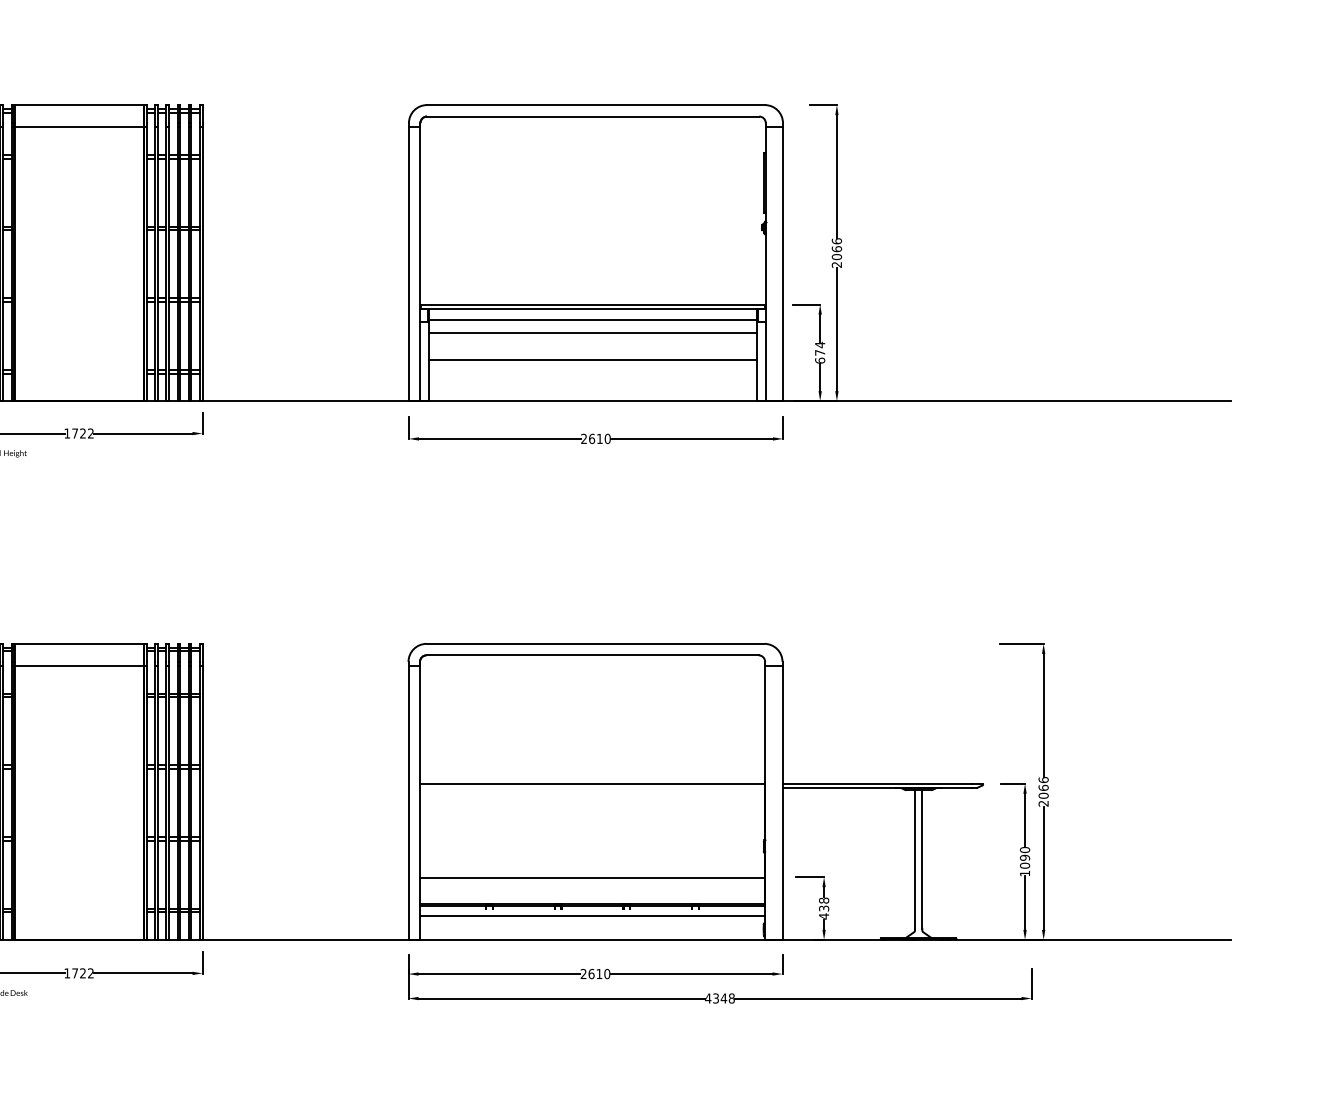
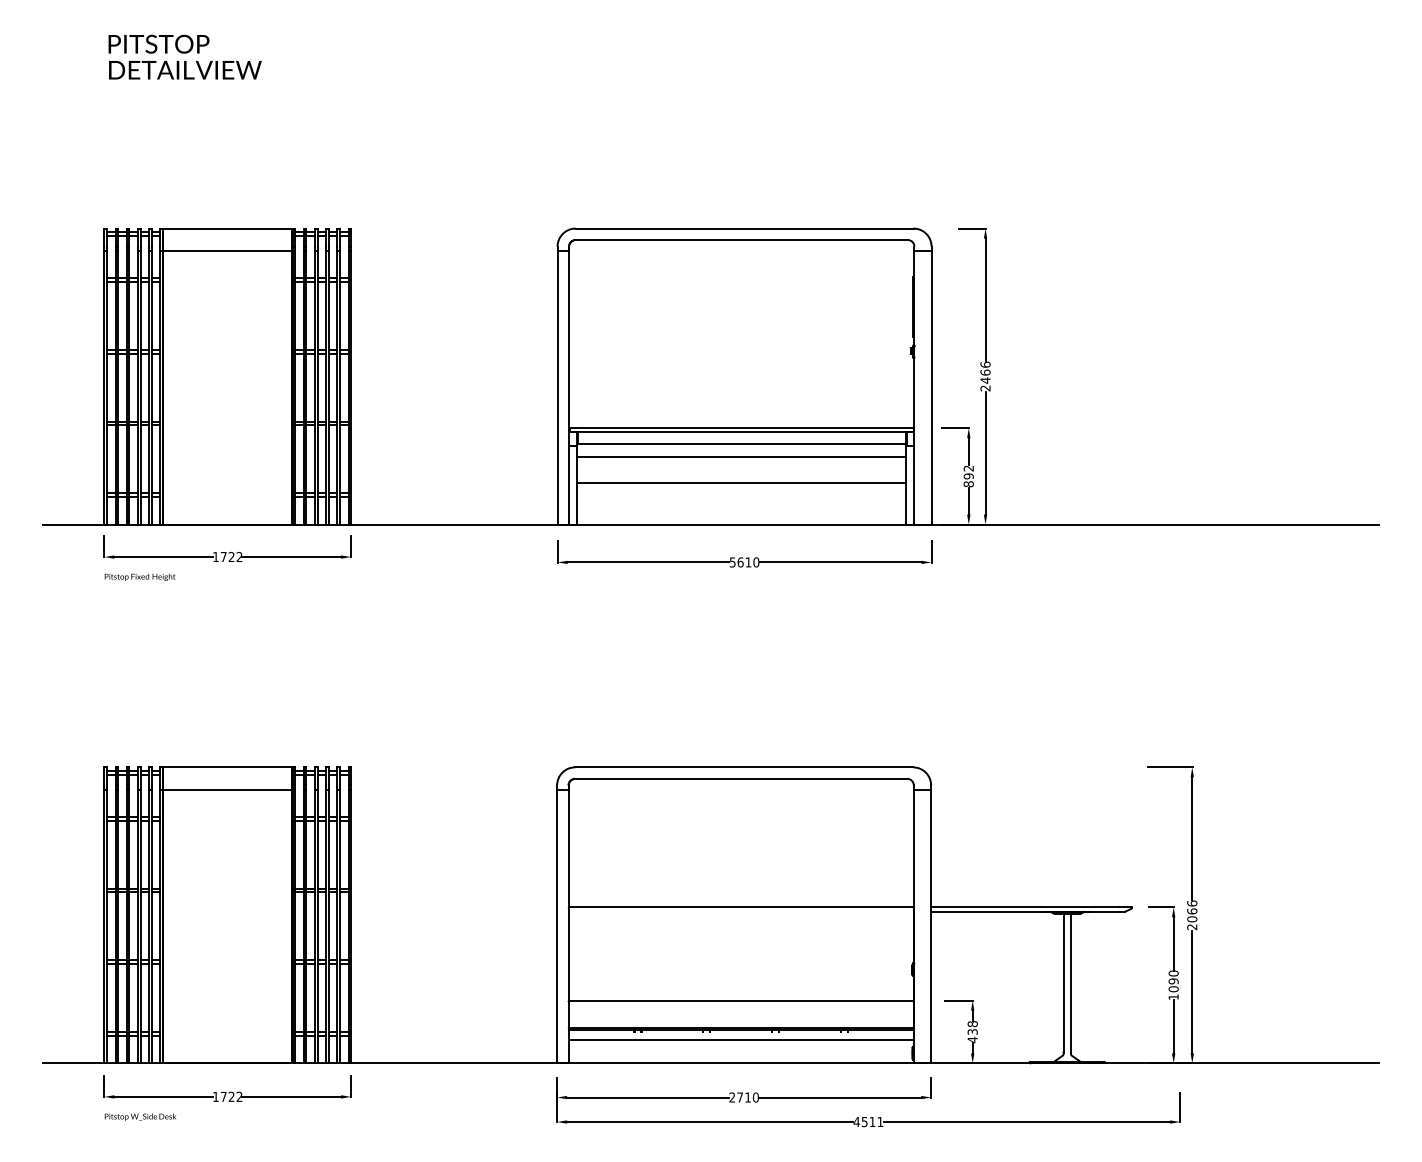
text: (836, 257) -> (985, 380), 2066 -> 2466
text: (819, 353) -> (968, 476), 674 -> 892
text: (583, 439) -> (732, 562), 2610 -> 5610
text: (591, 974) -> (740, 1097), 2610 -> 2710
text: (723, 998) -> (872, 1121), 4348 -> 4511

